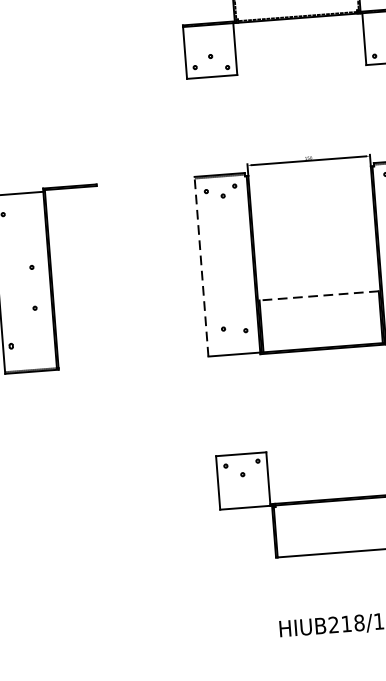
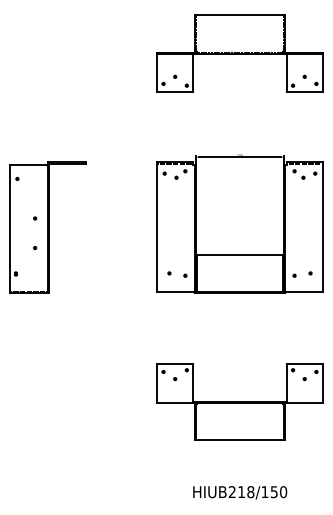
line: (202, 266) -> (157, 227), dashed -> solid
line: (318, 295) -> (239, 254), dashed -> solid

